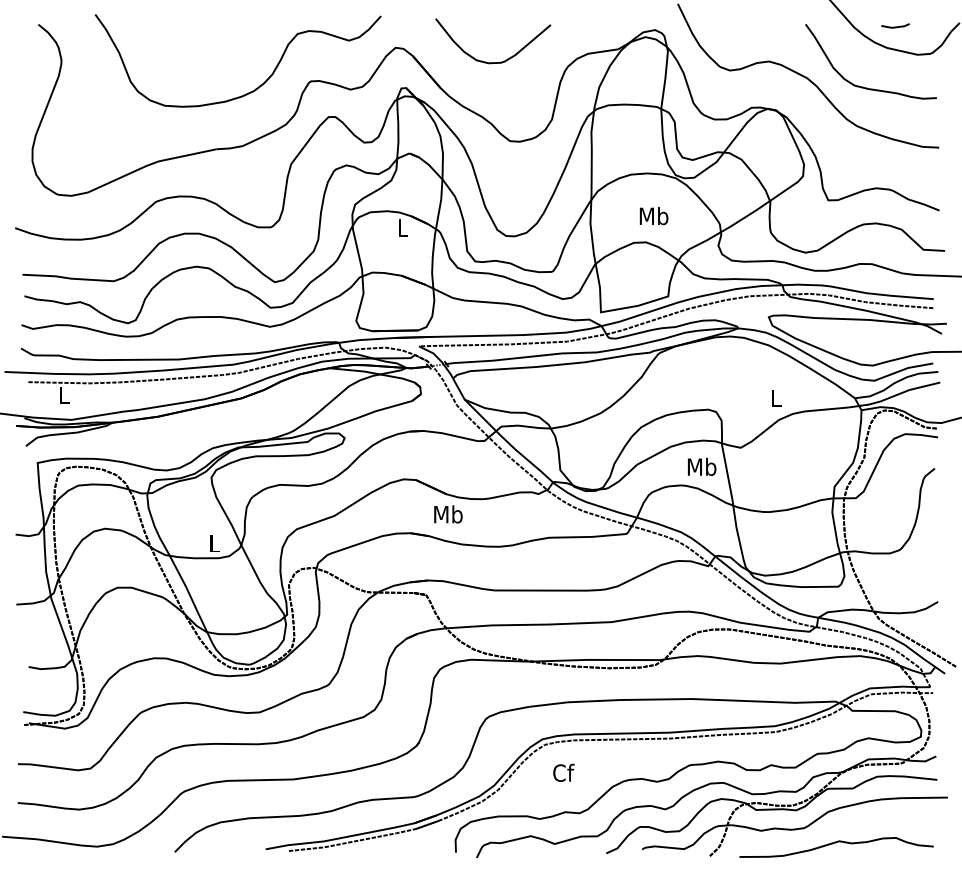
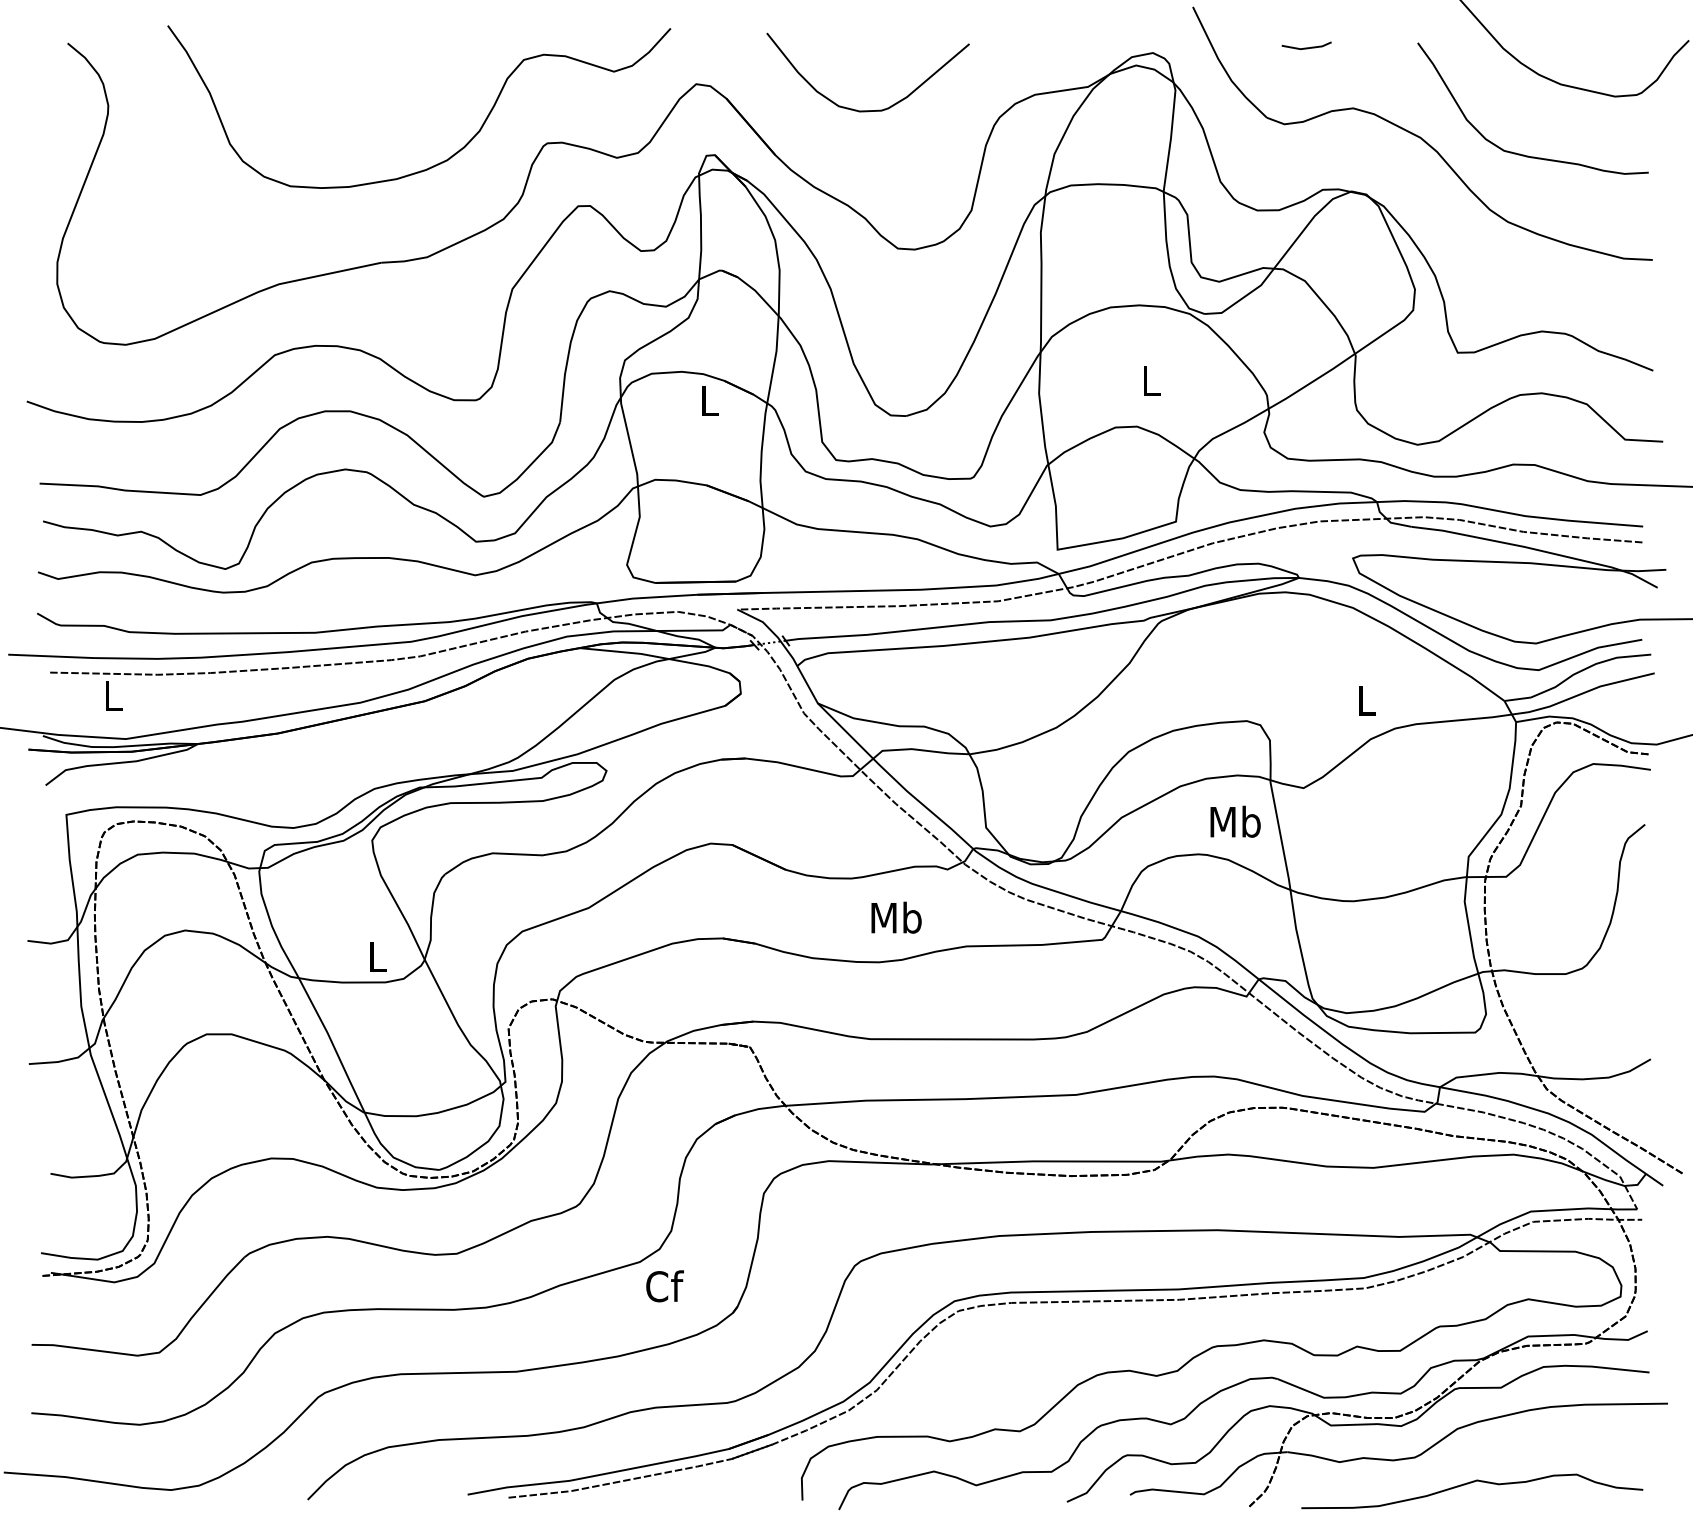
line: (895, 26) -> (1306, 46), moved
text: (653, 216) -> (1150, 381), Mb -> L
text: (448, 514) -> (896, 917), moved
text: (563, 772) -> (664, 1285), moved

